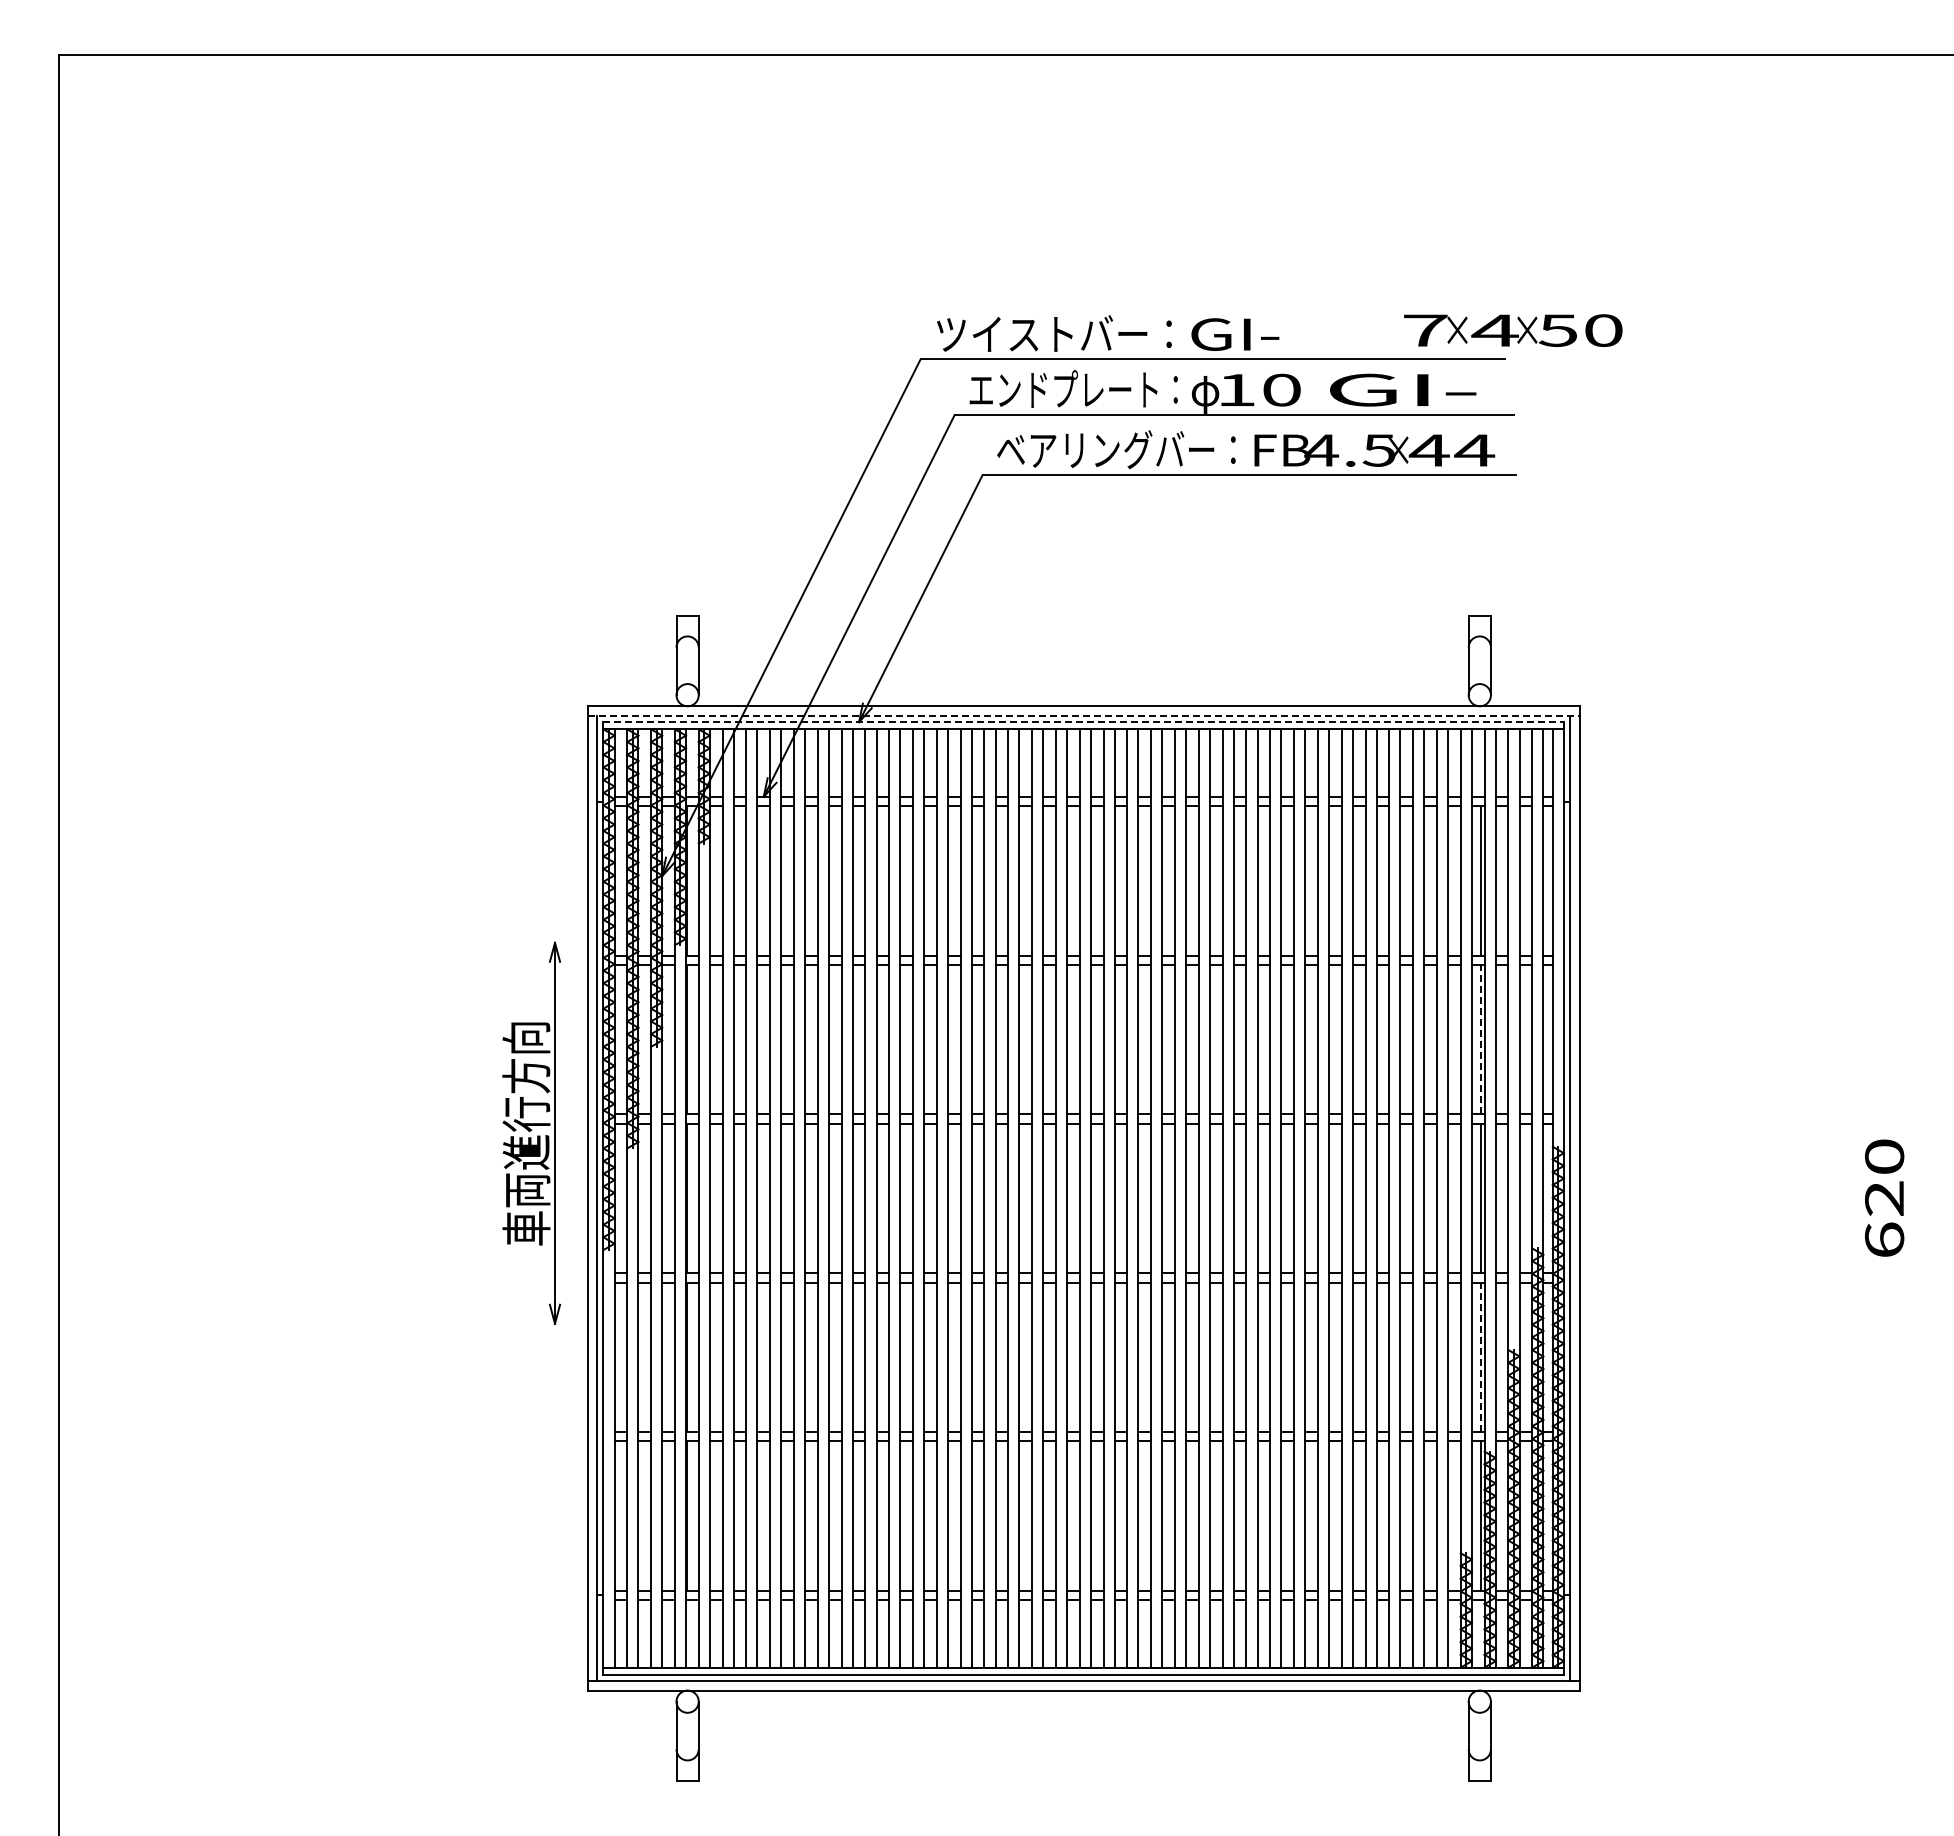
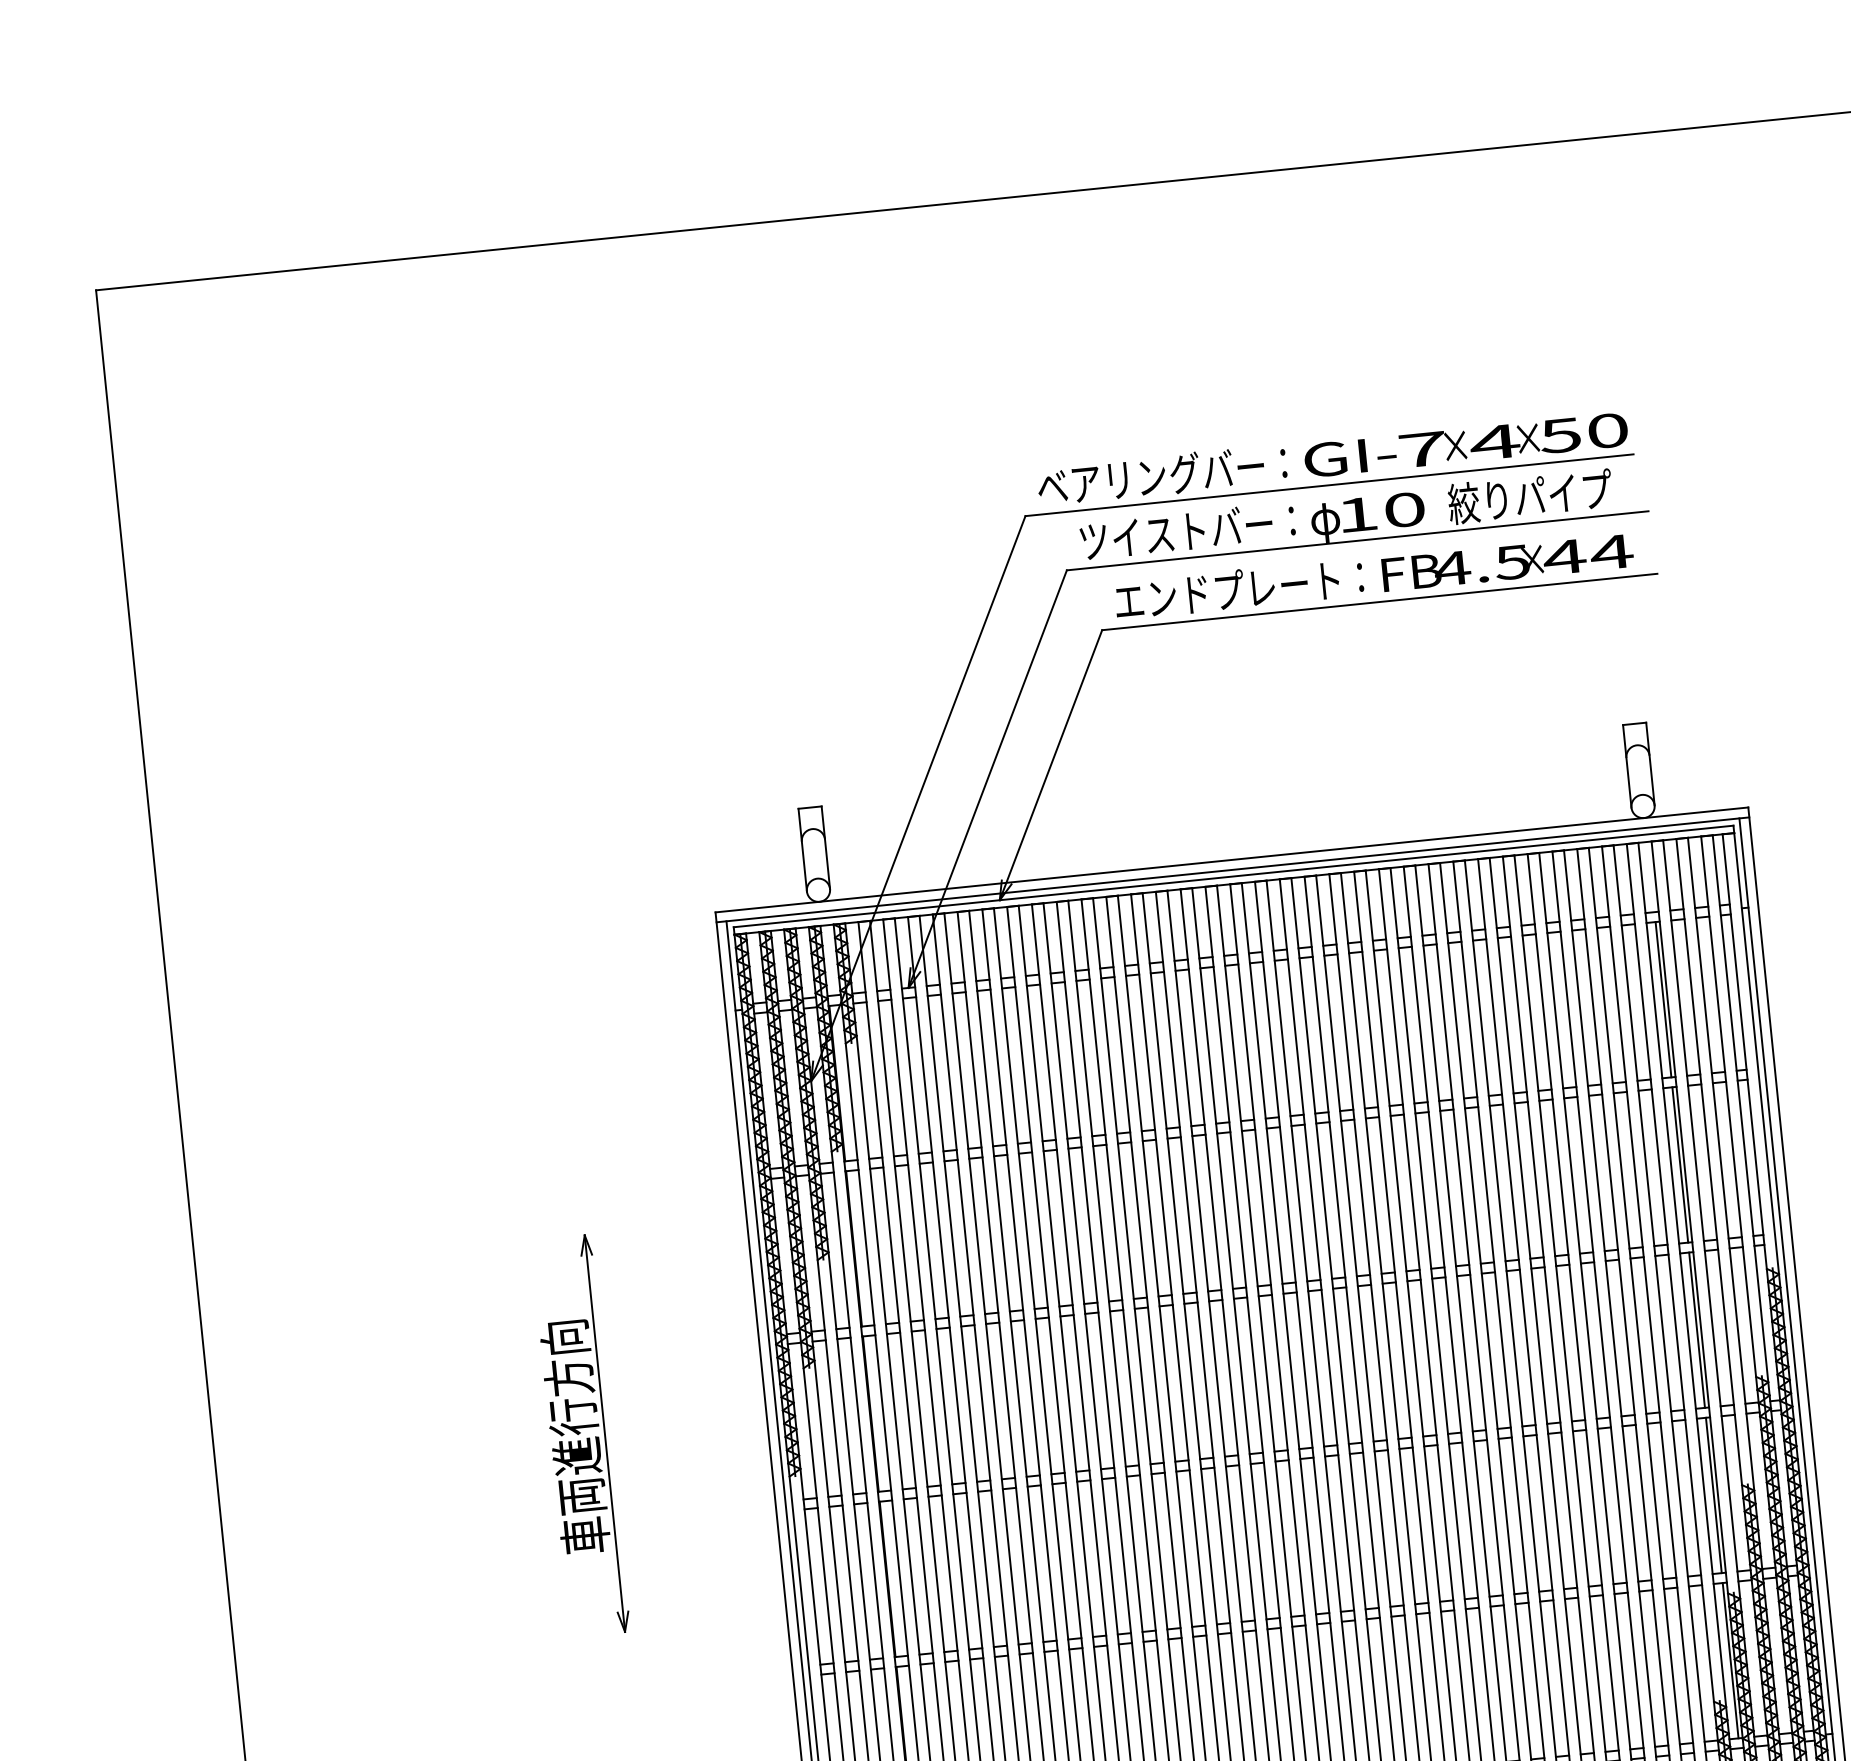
text: (1513, 330) -> (1514, 440), moved
text: (1054, 333) -> (1162, 475), ツイストバー： -> ベアリングバー：
text: (1073, 388) -> (1187, 530), エンドプレート： -> ツイストバー：
text: (1402, 389) -> (1530, 496), GI- -> 絞りパイプ
text: (1105, 449) -> (1227, 590), ベアリングバー： -> エンドプレート：
line: (1084, 715) -> (1233, 869), dashed -> solid
line: (1084, 722) -> (1234, 876), dashed -> solid
line: (1480, 1039) -> (1680, 1164), dashed -> solid
part: (531, 1132) -> (580, 1435), moved
line: (1480, 1357) -> (1713, 1495), dashed -> solid

